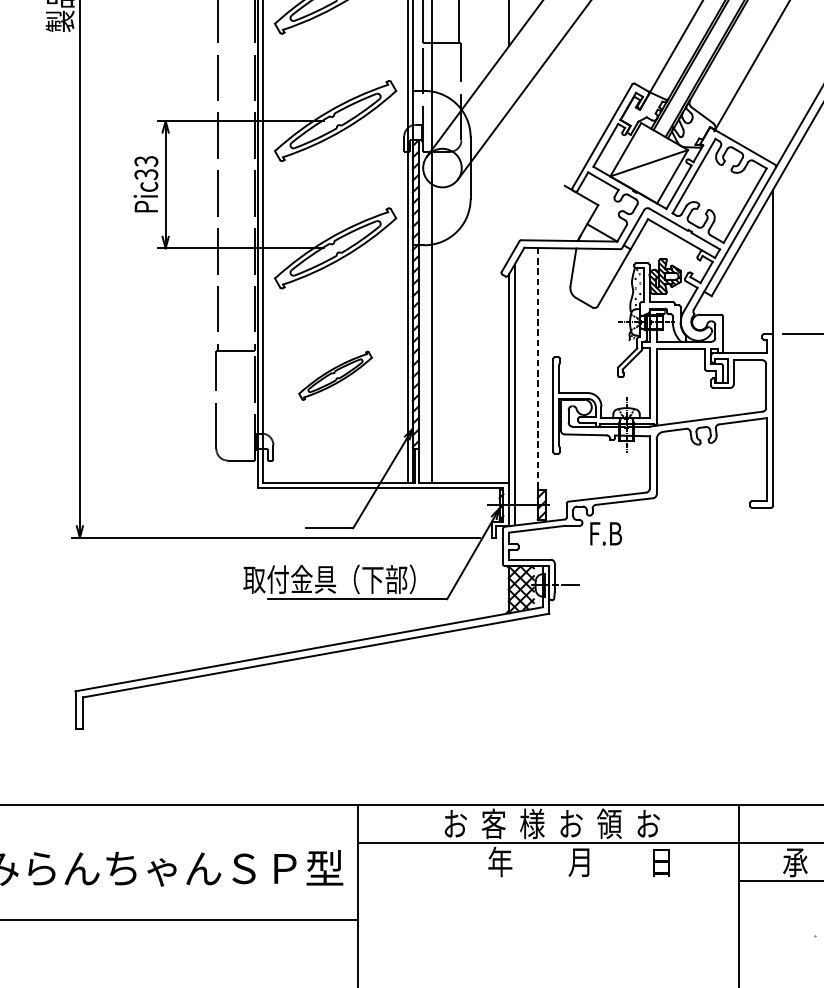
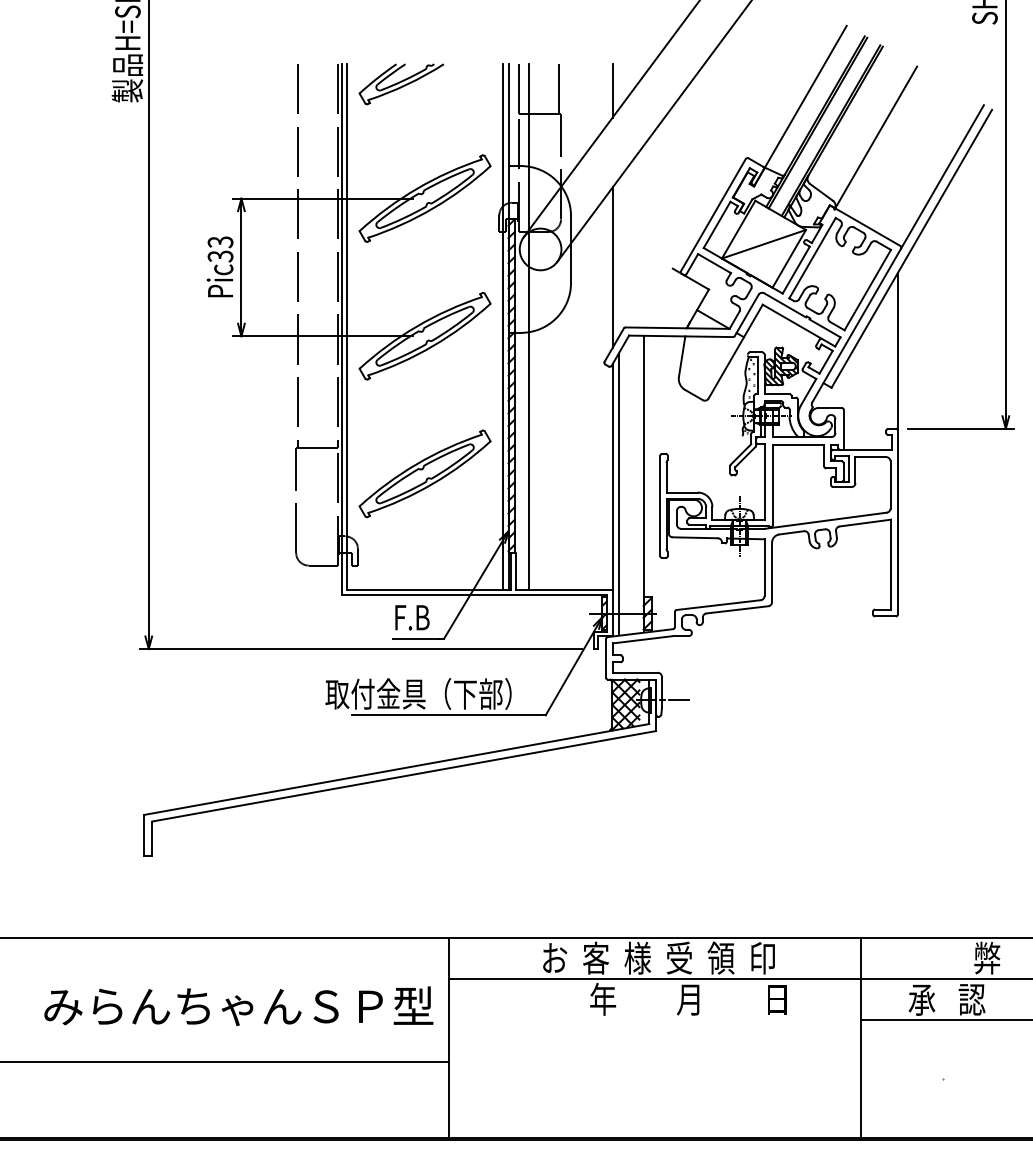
line: (509, 184) -> (612, 267), added
part: (335, 375) -> (424, 473), size x1.67
line: (537, 385) -> (643, 484), dashed -> solid
text: (606, 533) -> (412, 617), moved
text: (571, 823) -> (679, 957), お -> 受
text: (648, 824) -> (763, 958), お -> 印

